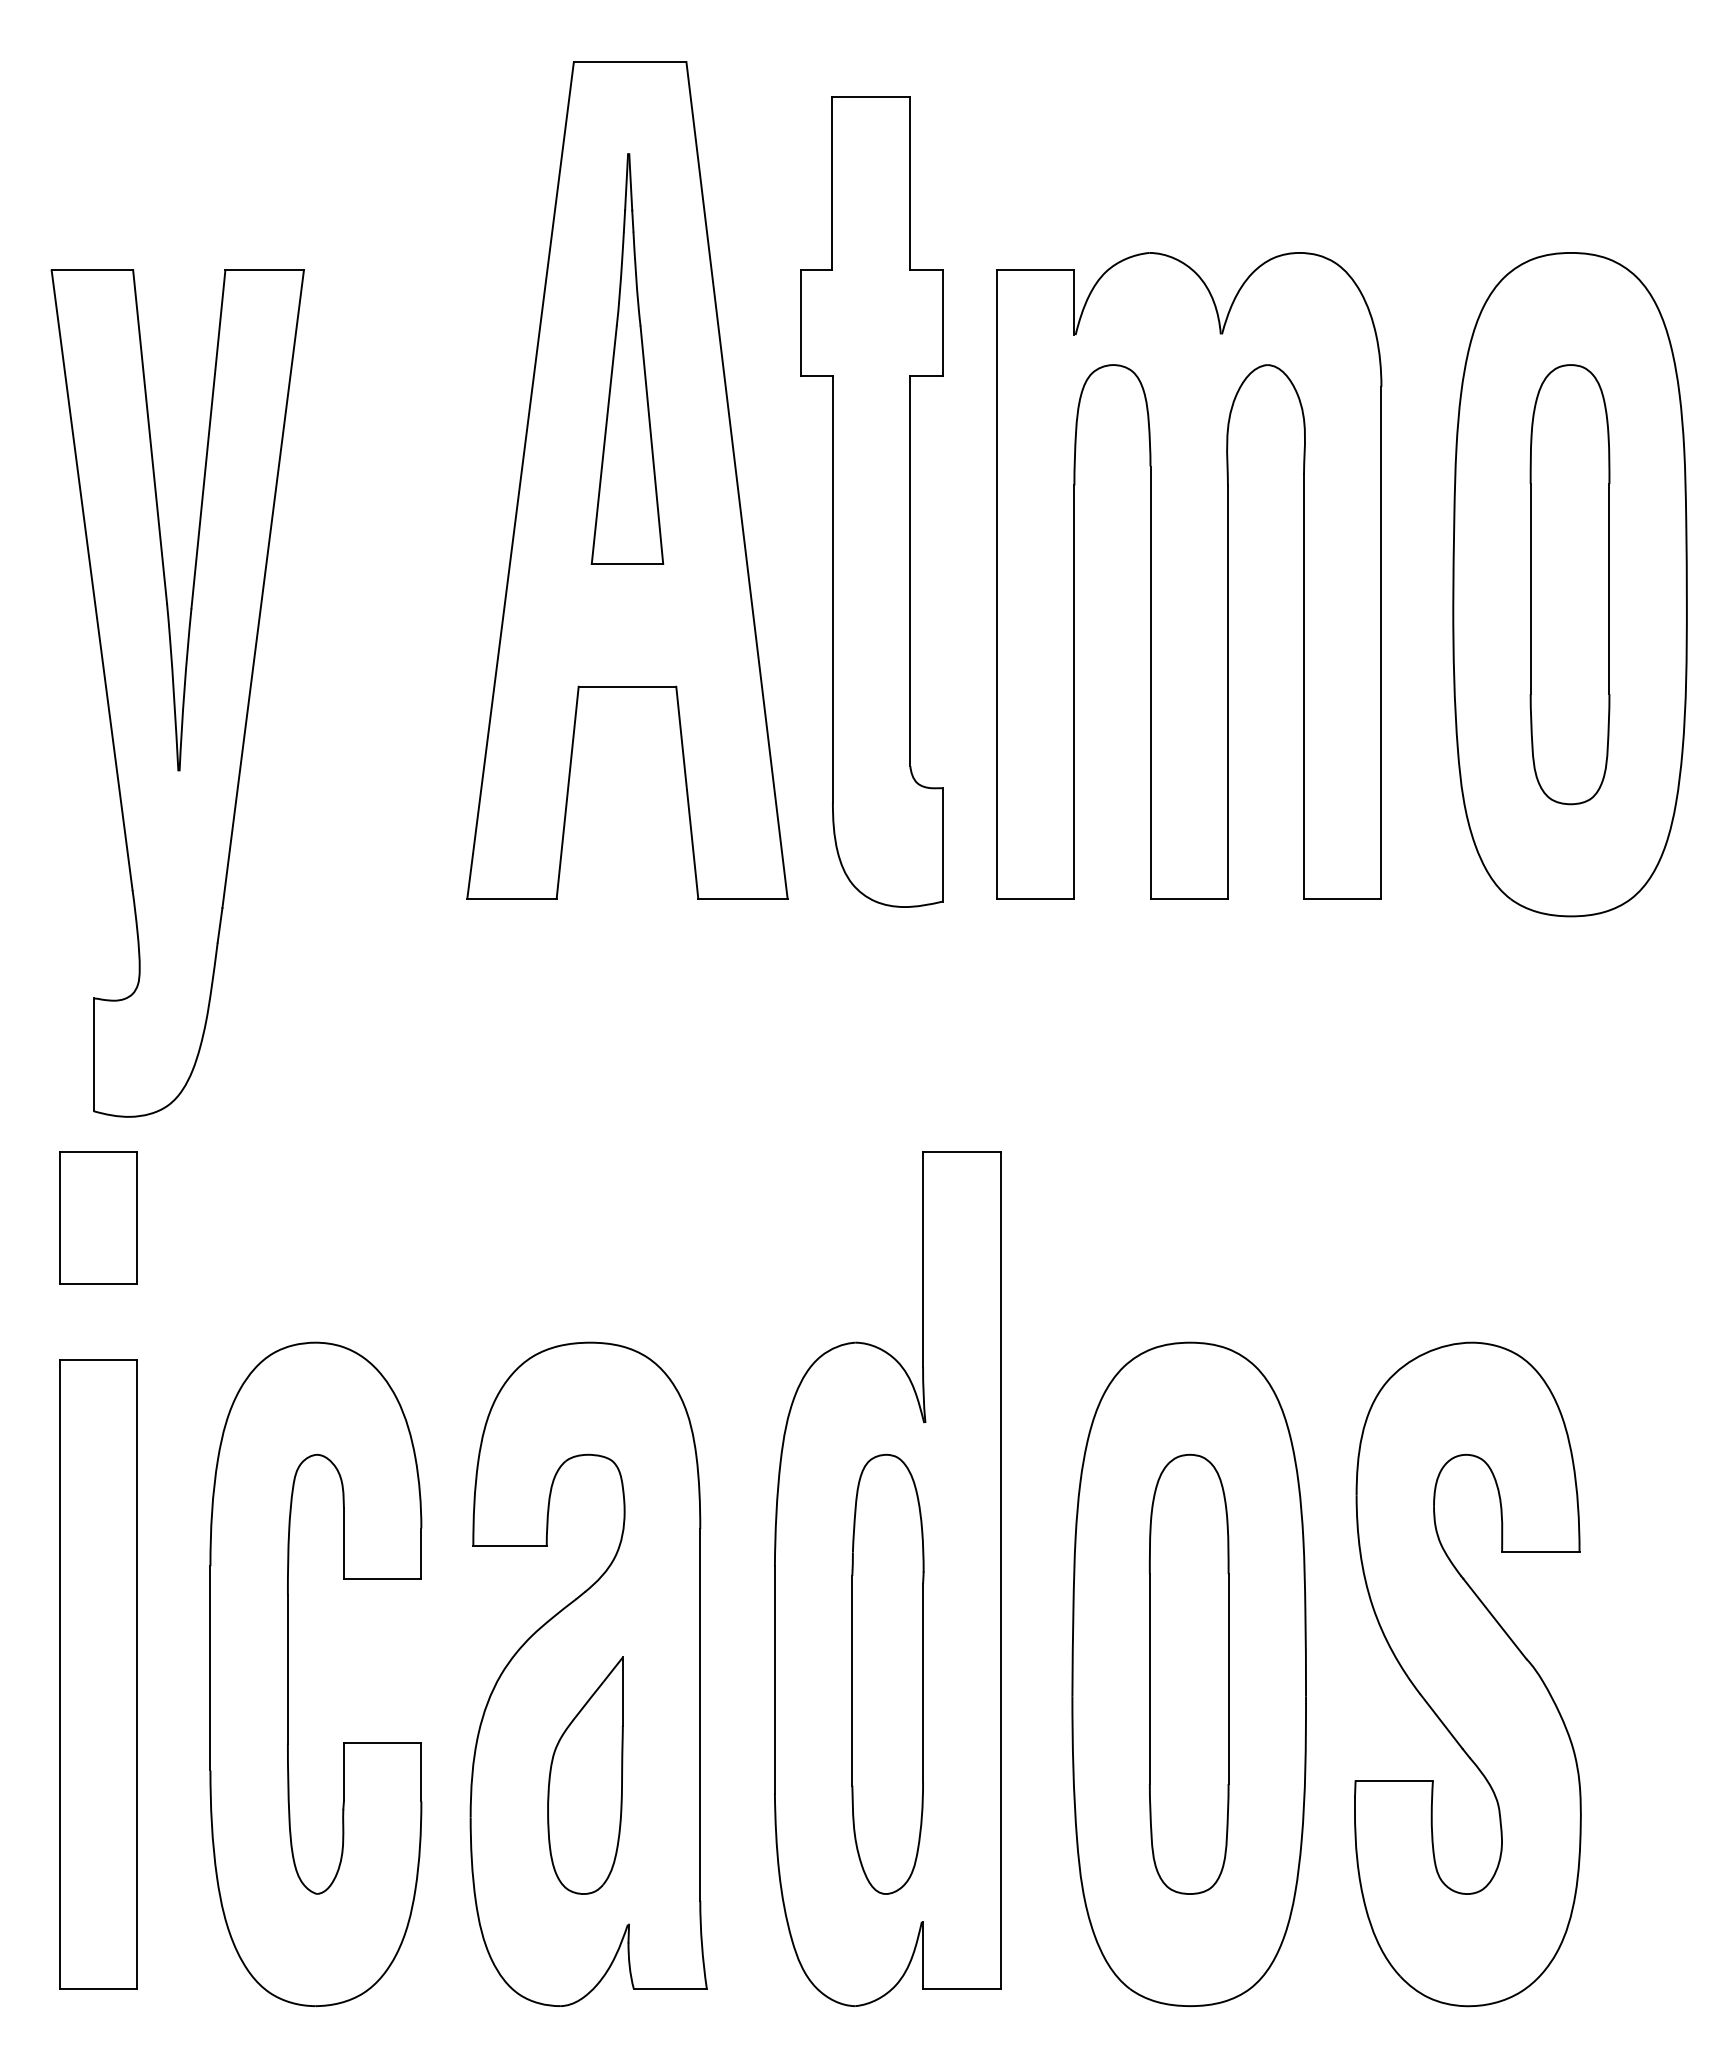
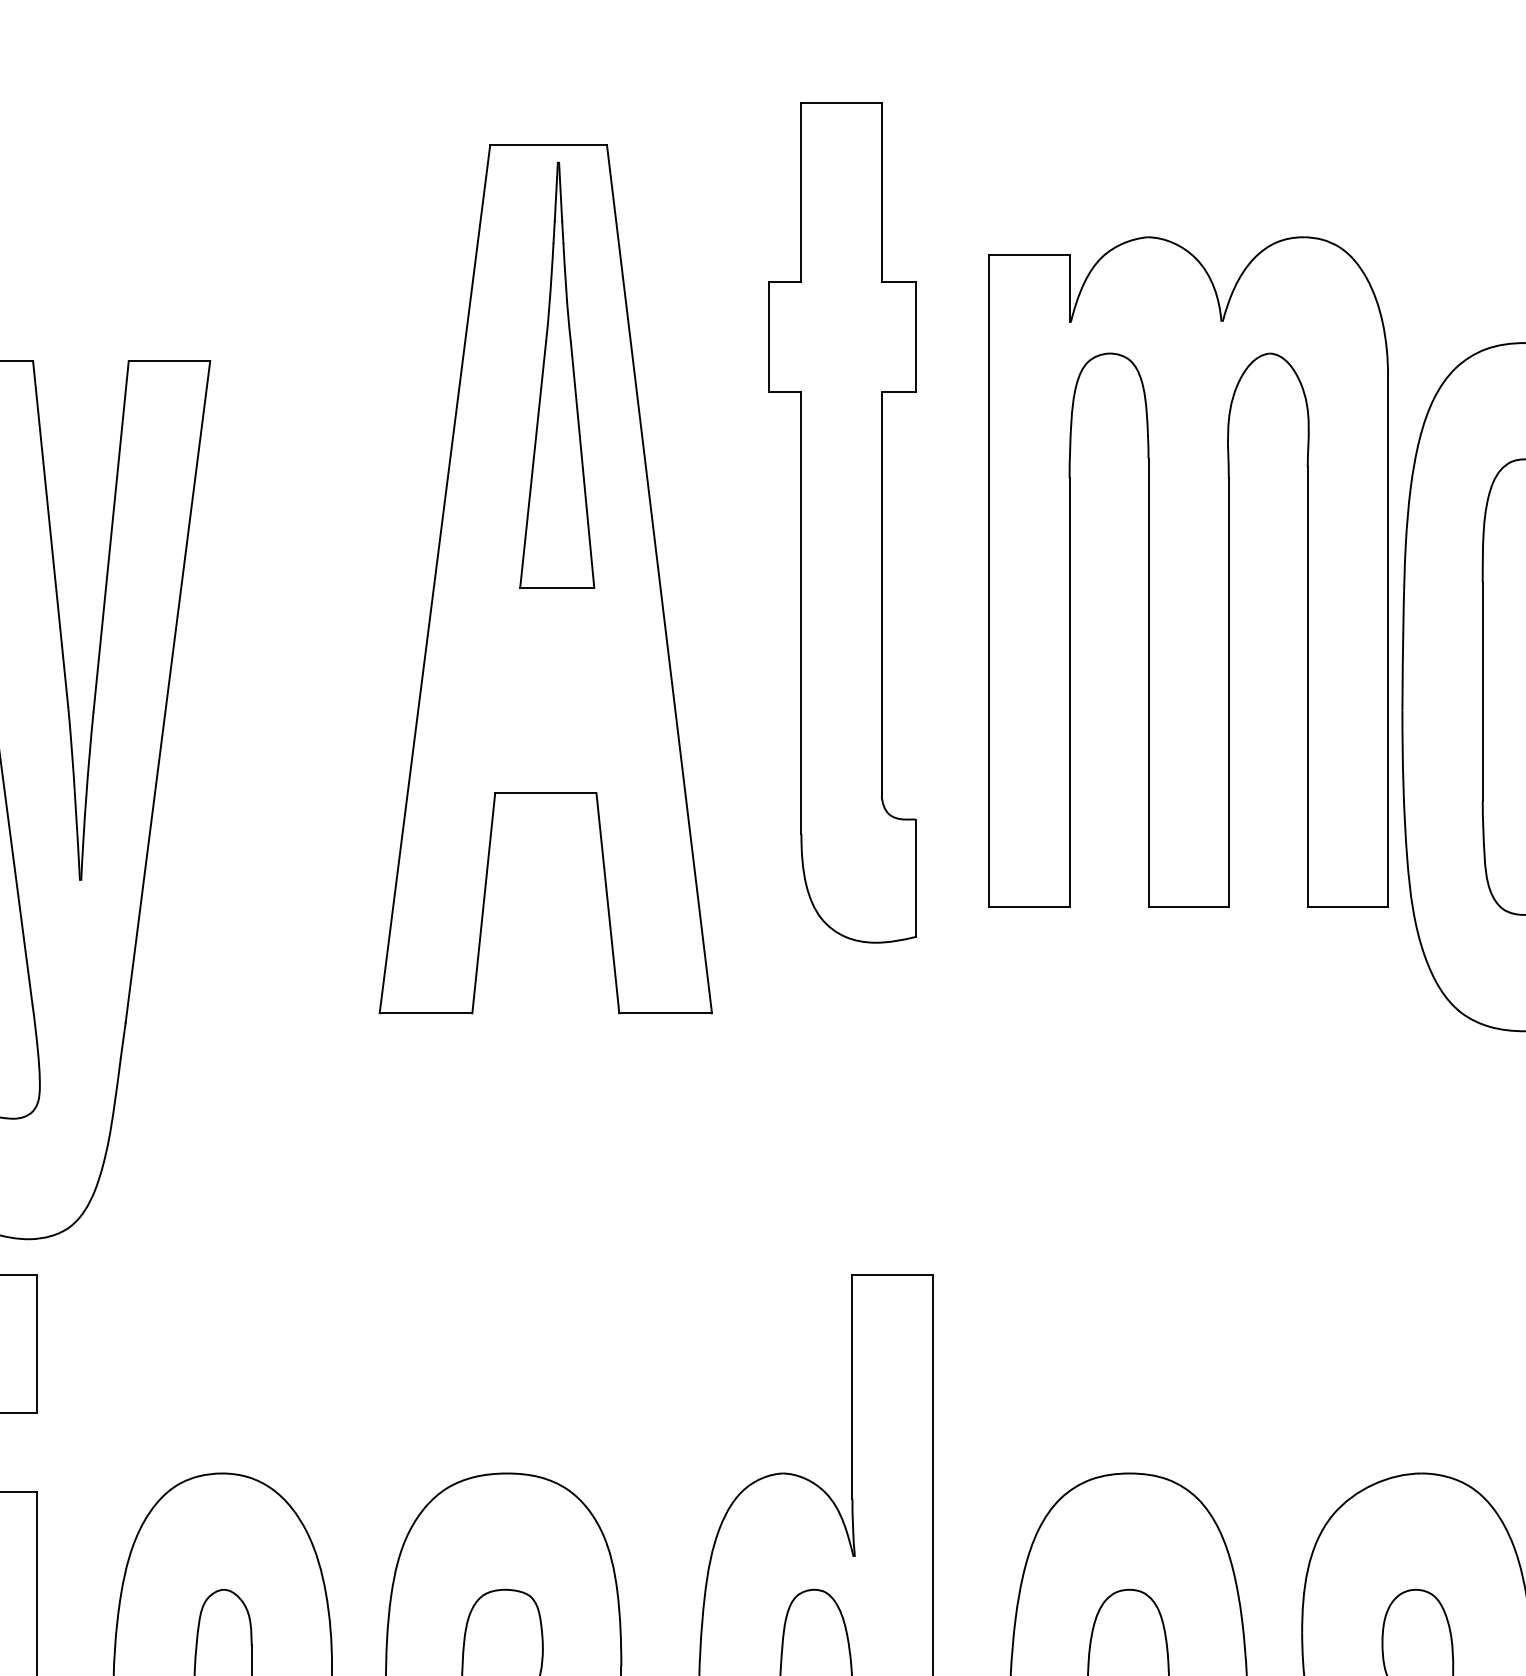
part: (627, 358) -> (557, 374), moved
part: (871, 501) -> (841, 522), moved
part: (1189, 575) -> (1188, 571), moved

